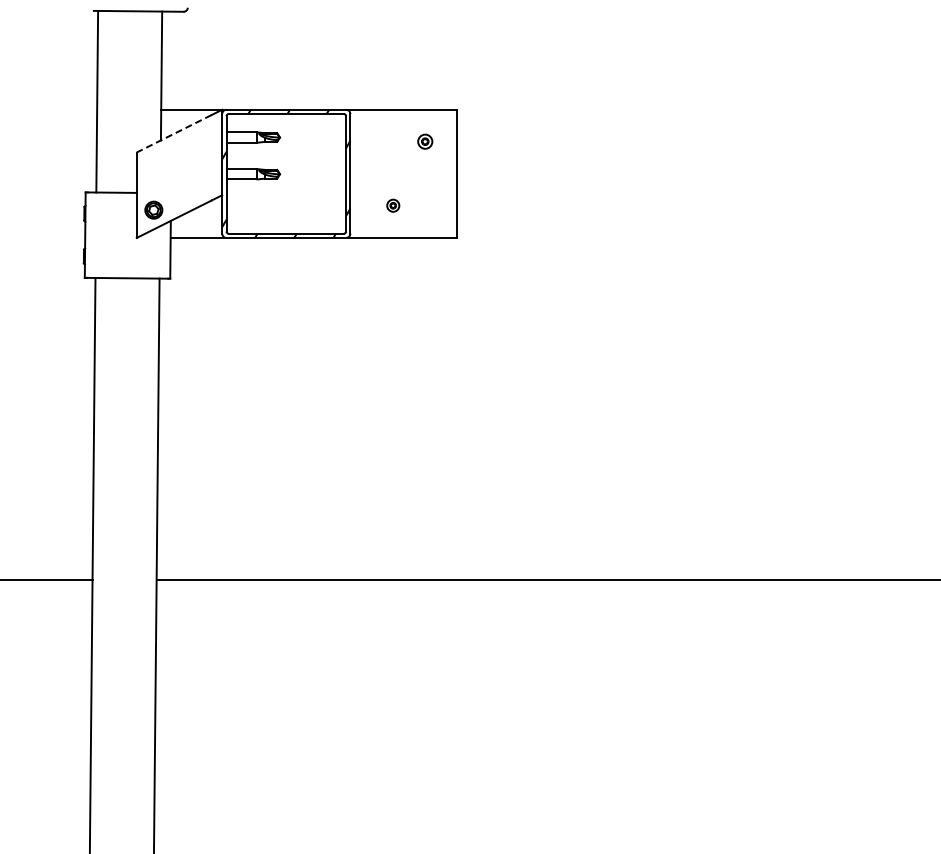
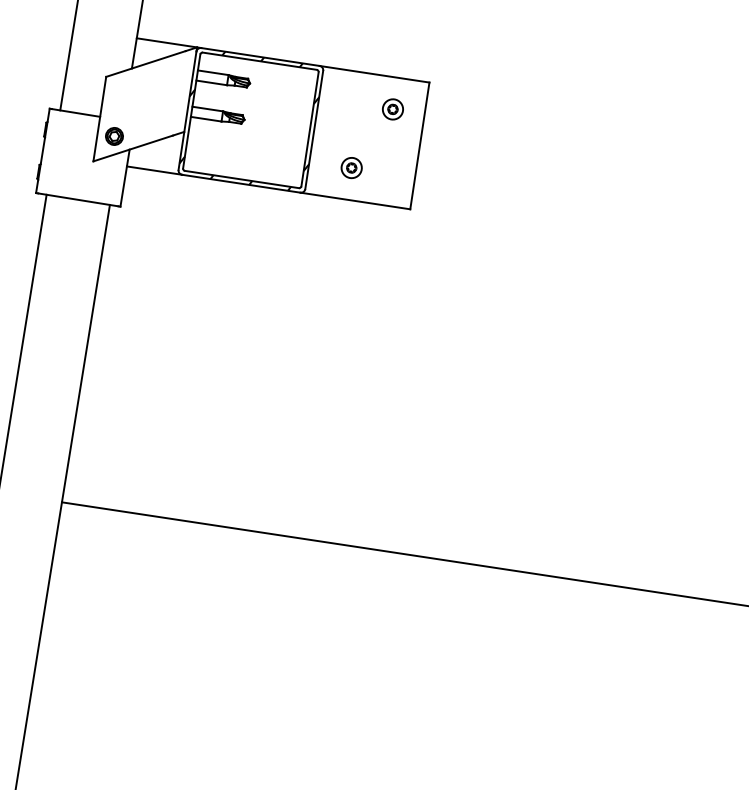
line: (174, 133) -> (146, 63), dashed -> solid
part: (425, 141) -> (393, 109), size x1.43
part: (393, 205) -> (352, 167), size x1.67

